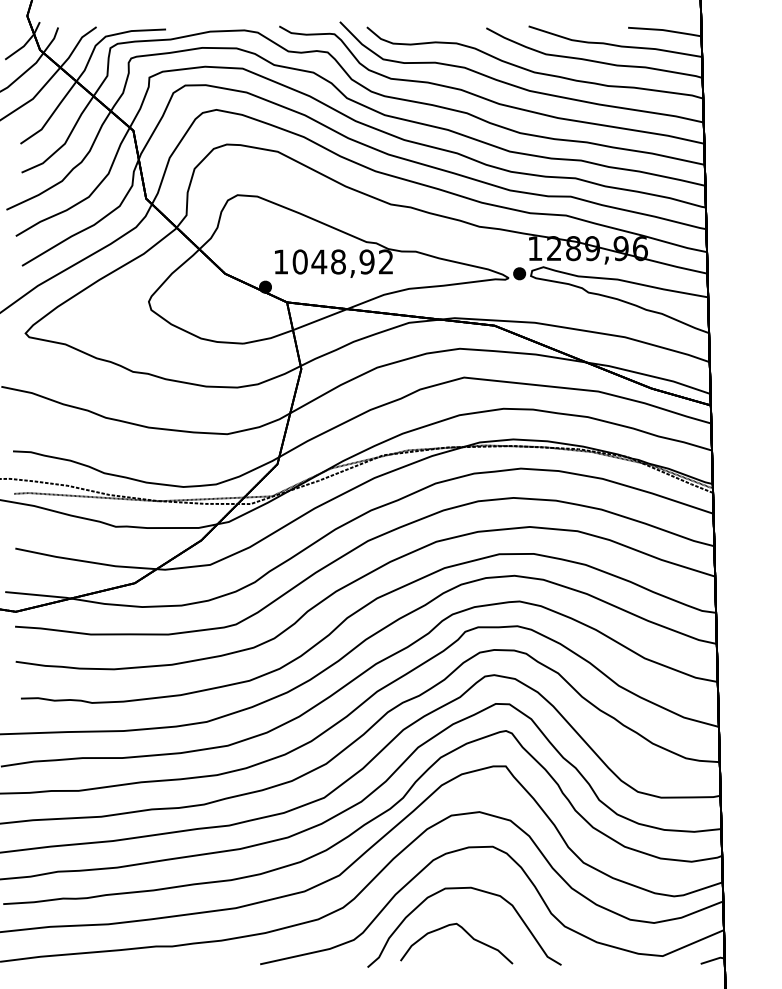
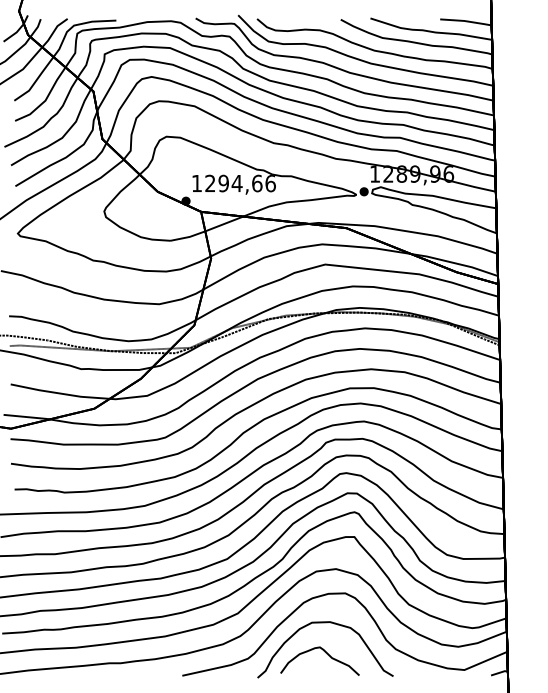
text: (343, 261) -> (240, 183), 1048,92 -> 1294,66

